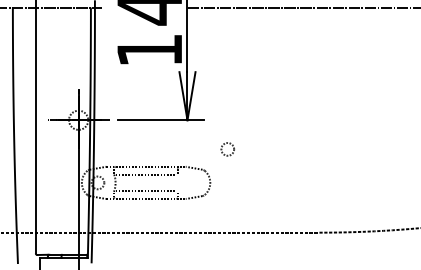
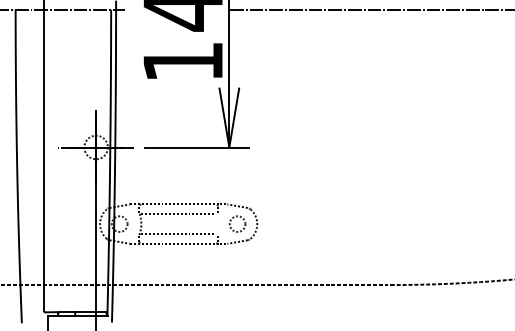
circle: (227, 148) -> (237, 223), moved

